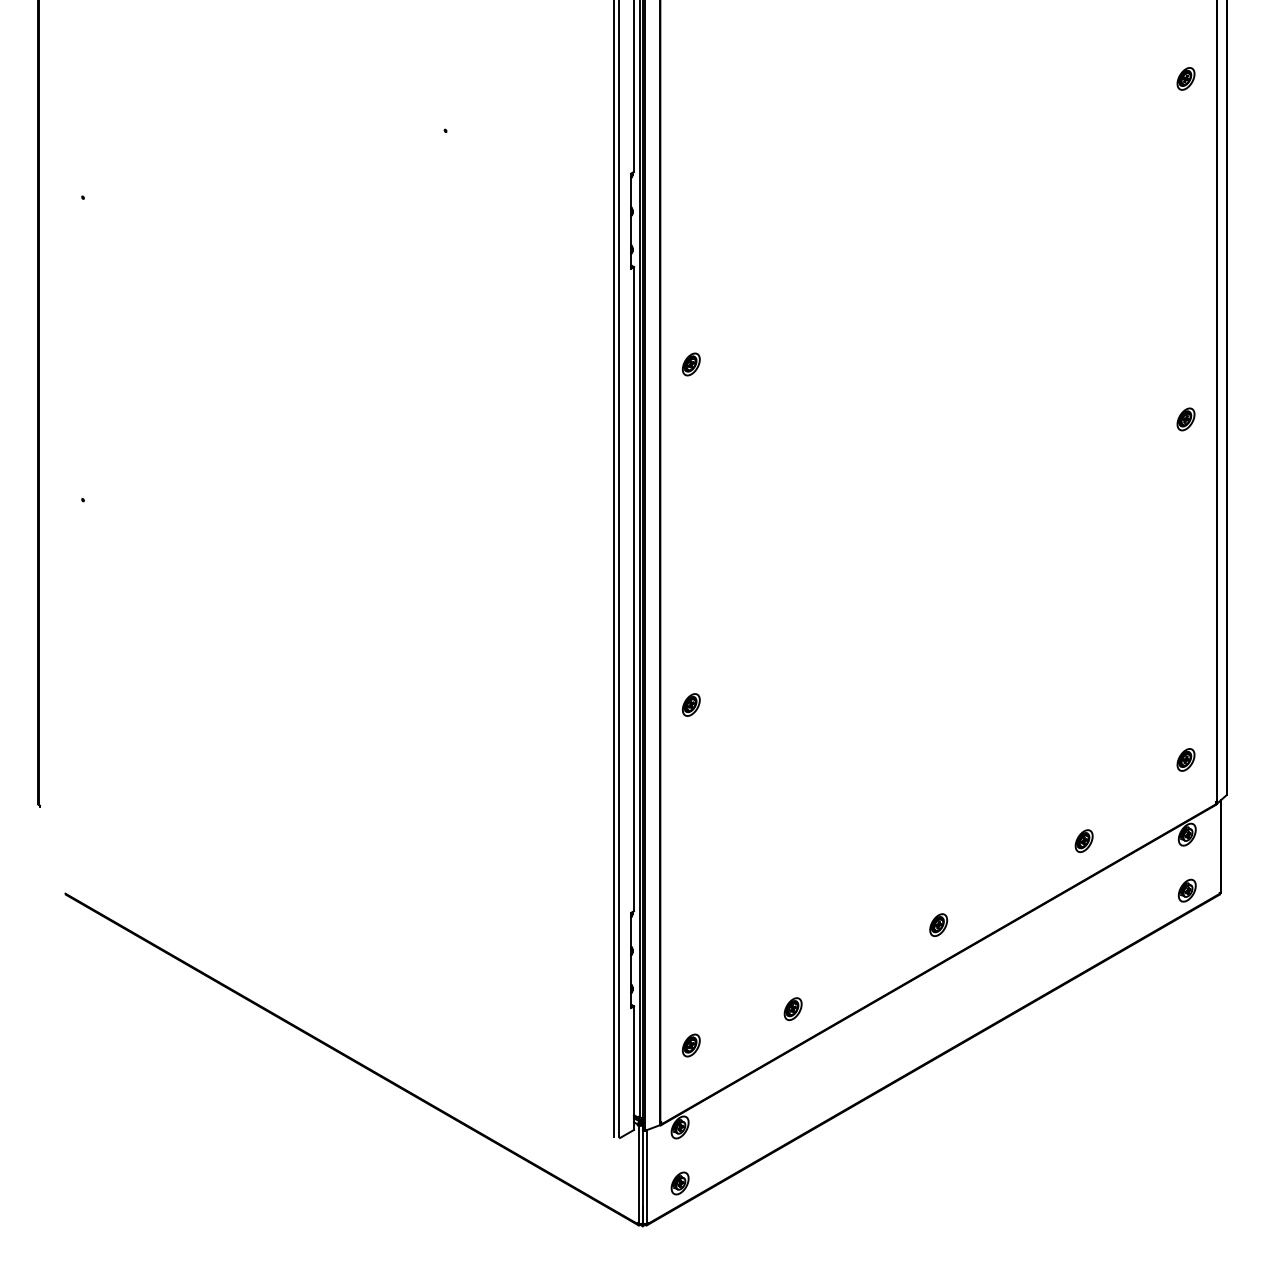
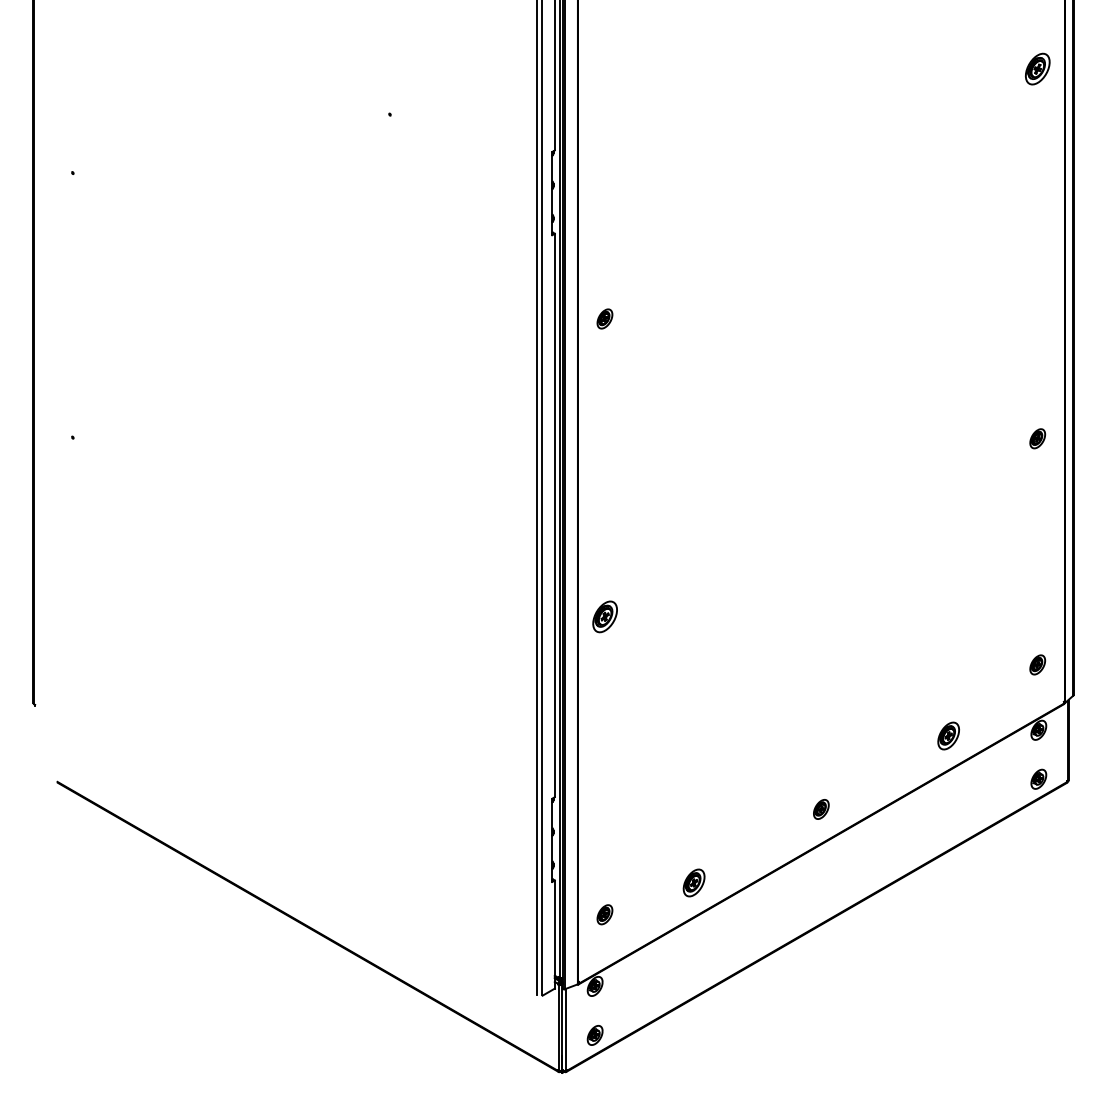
part: (1185, 78) -> (1037, 68), size x1.6
part: (1185, 419) -> (1037, 438), moved
part: (690, 704) -> (604, 616), size x1.6
part: (1083, 840) -> (948, 735), size x1.4
part: (792, 1008) -> (693, 882), size x1.4

